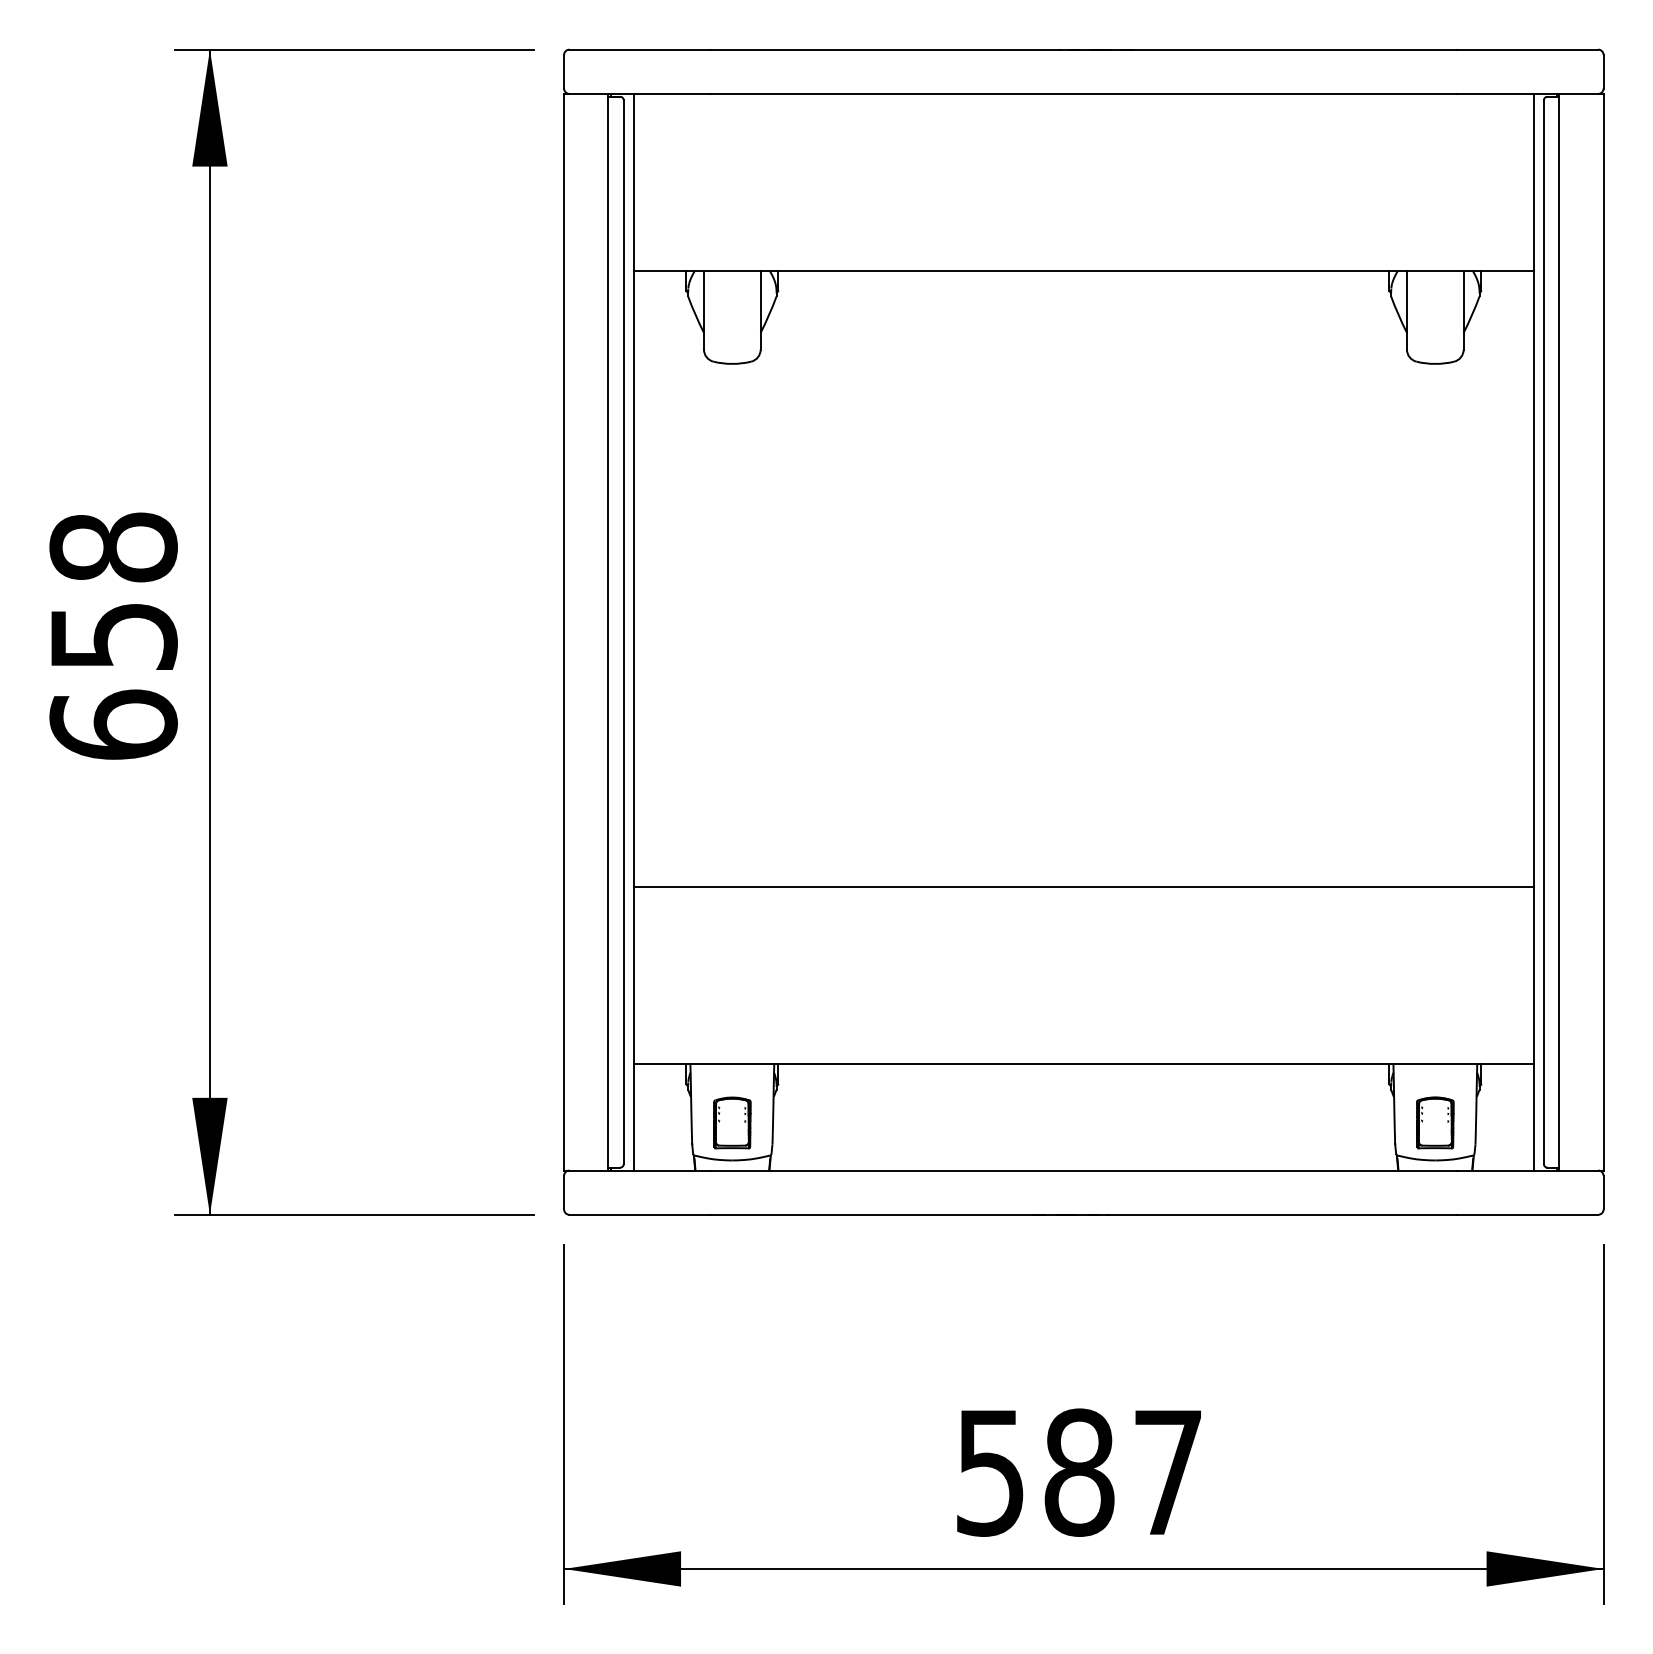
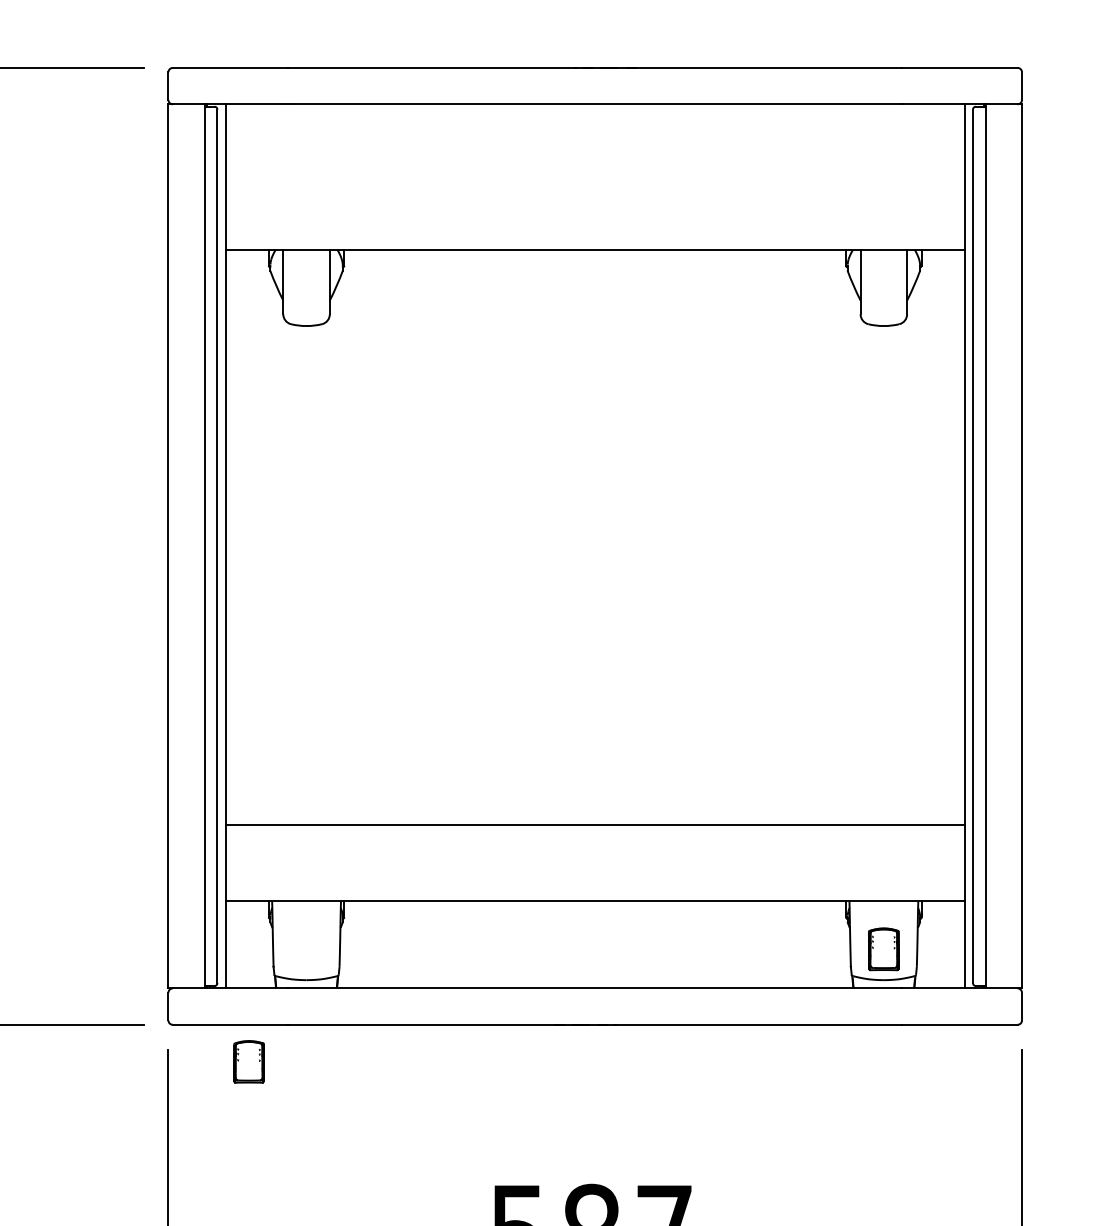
line: (1083, 887) -> (594, 824), moved
part: (732, 1122) -> (249, 1061), moved

